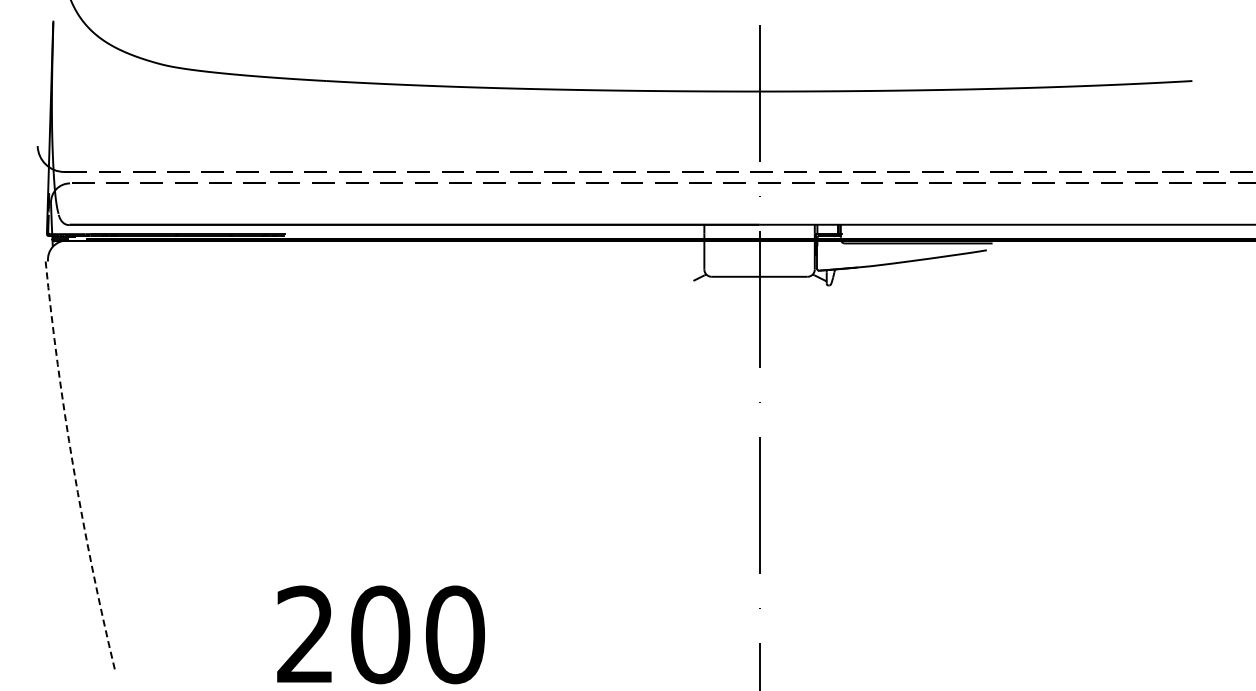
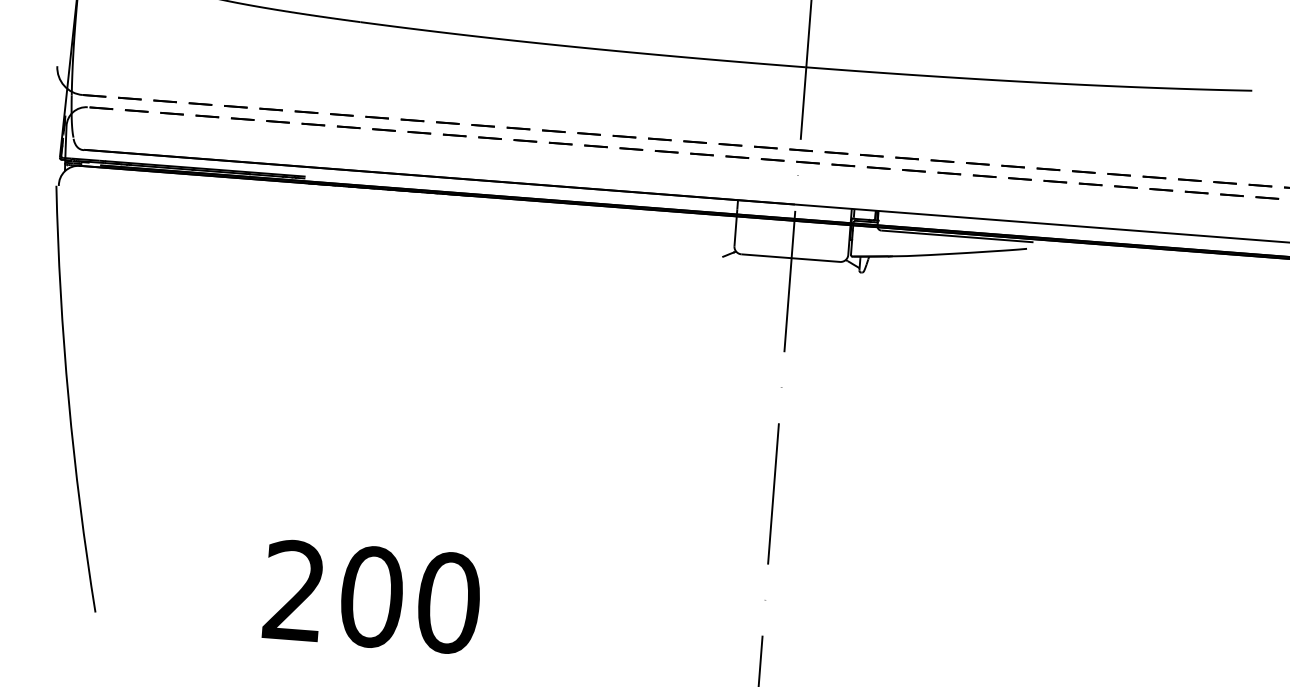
arc: (73, 467) -> (68, 400), dashed -> solid

